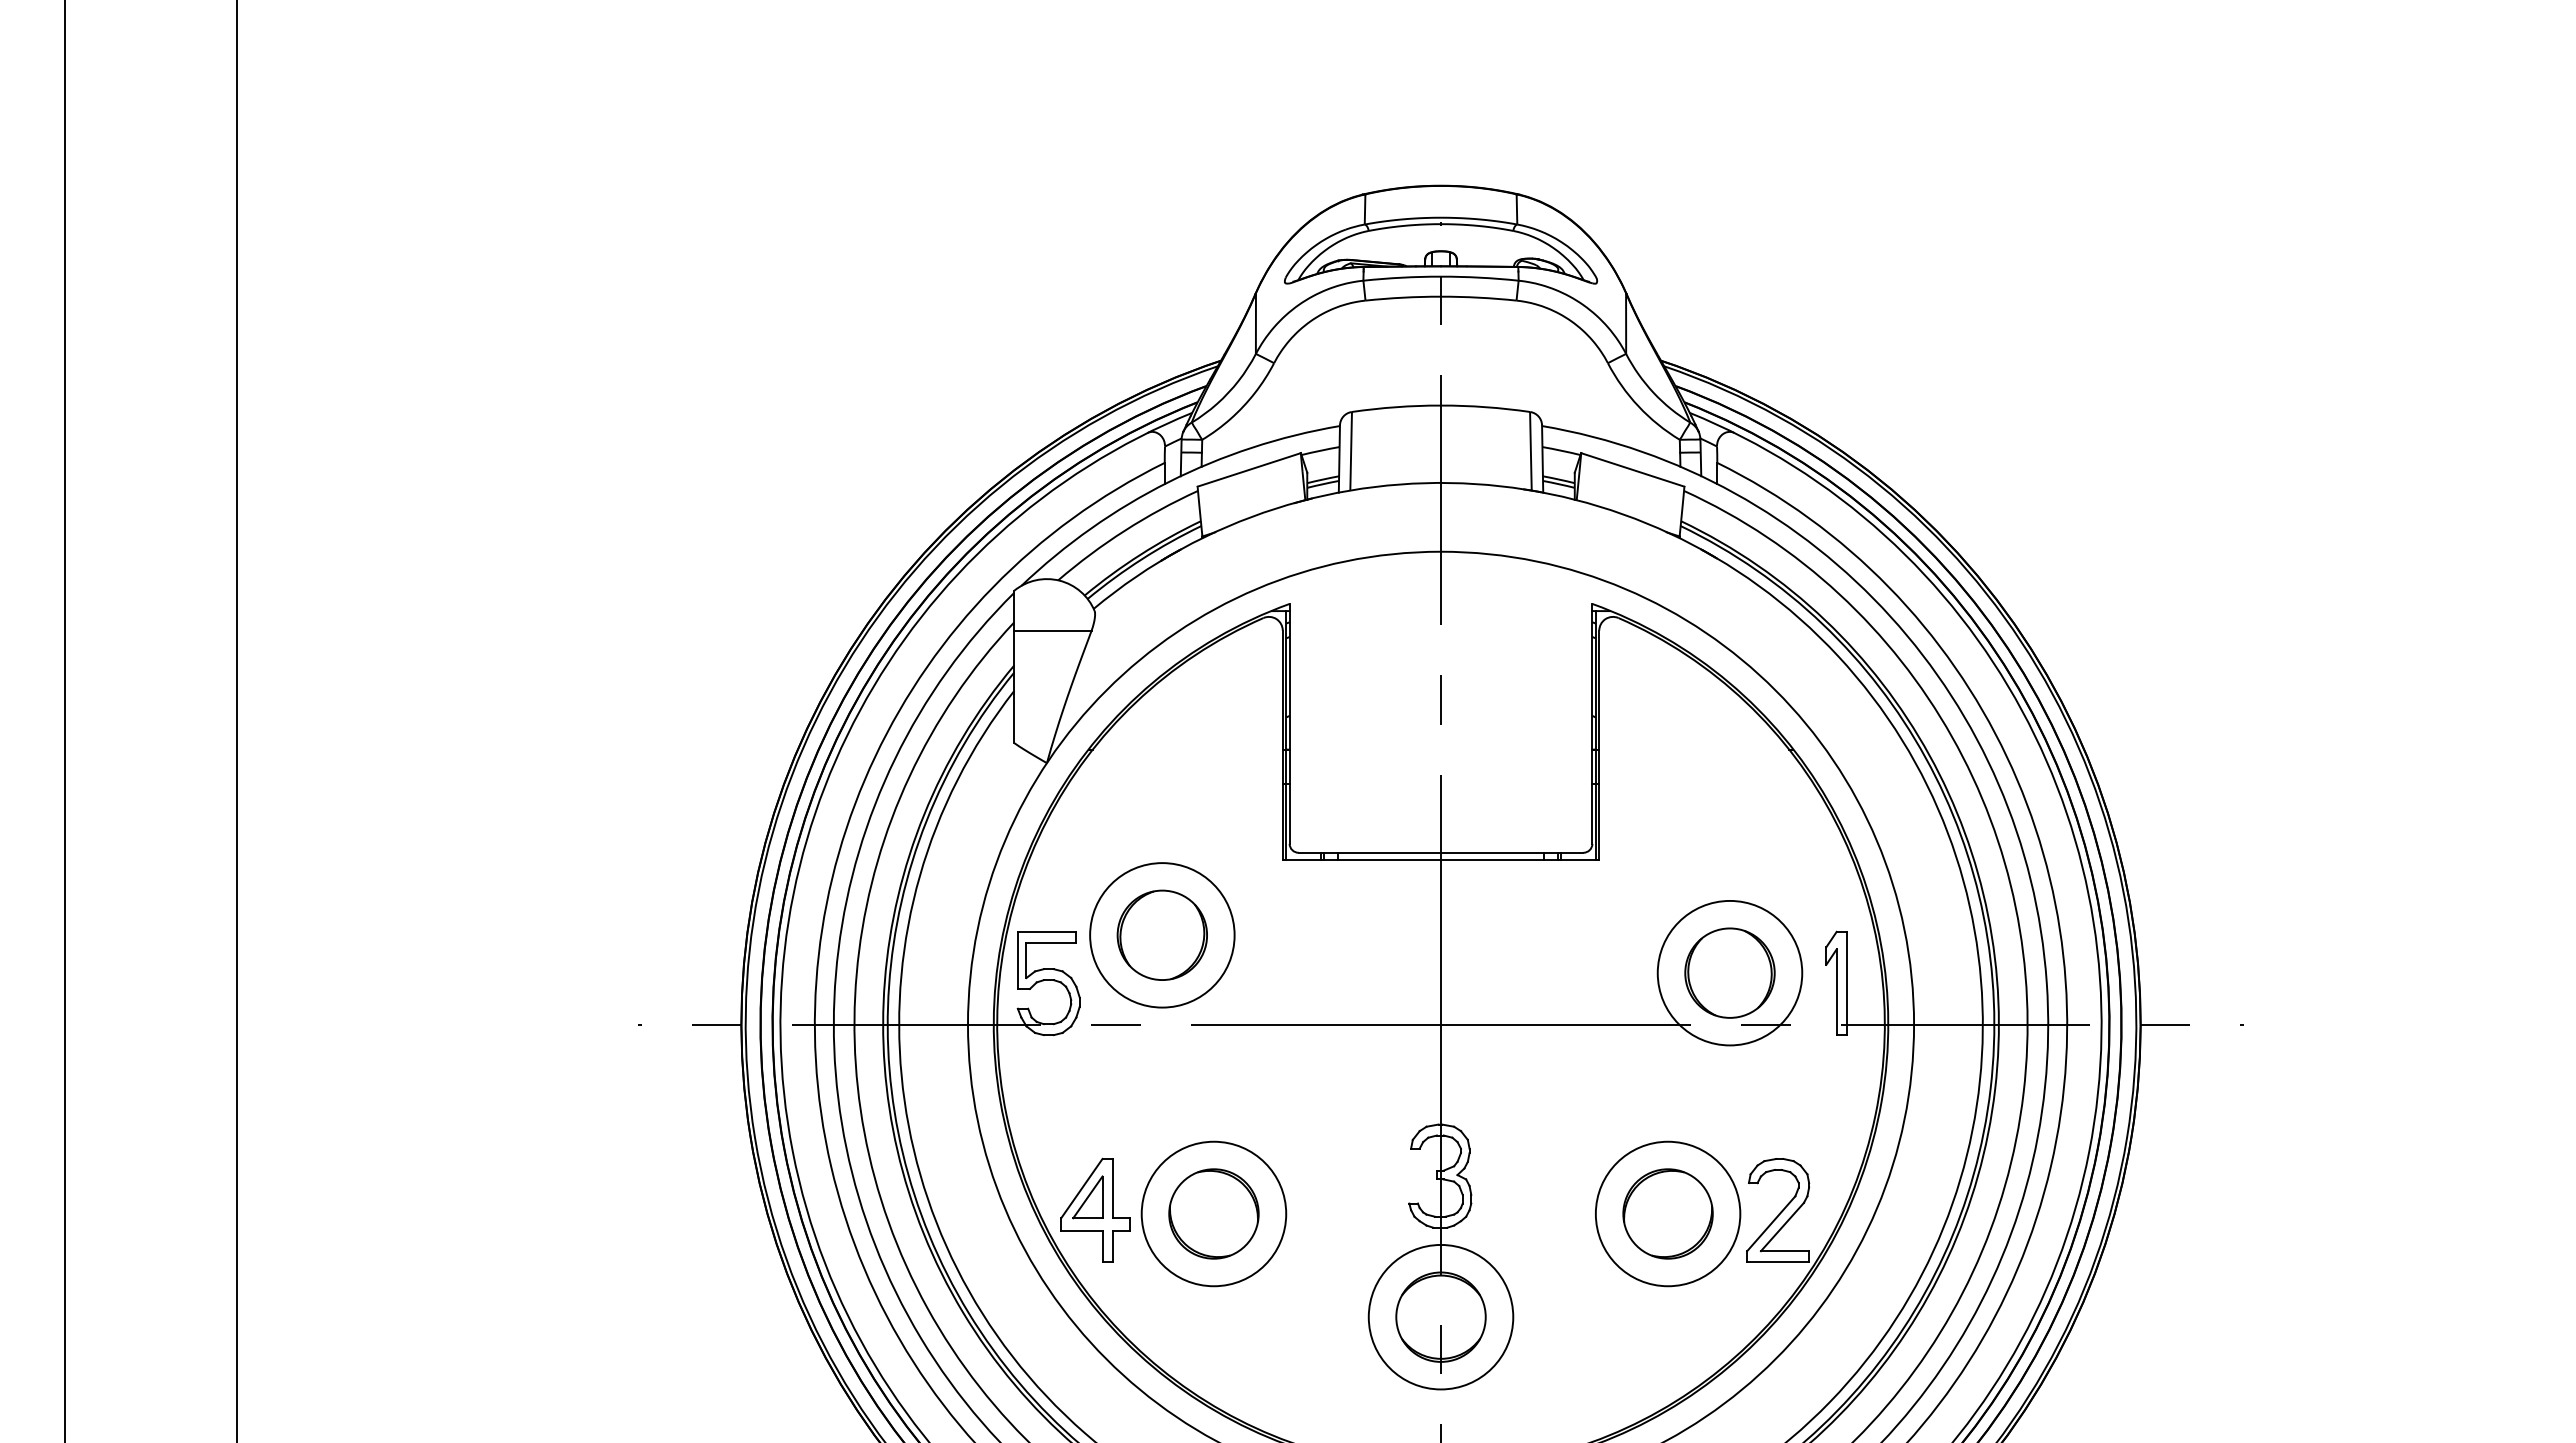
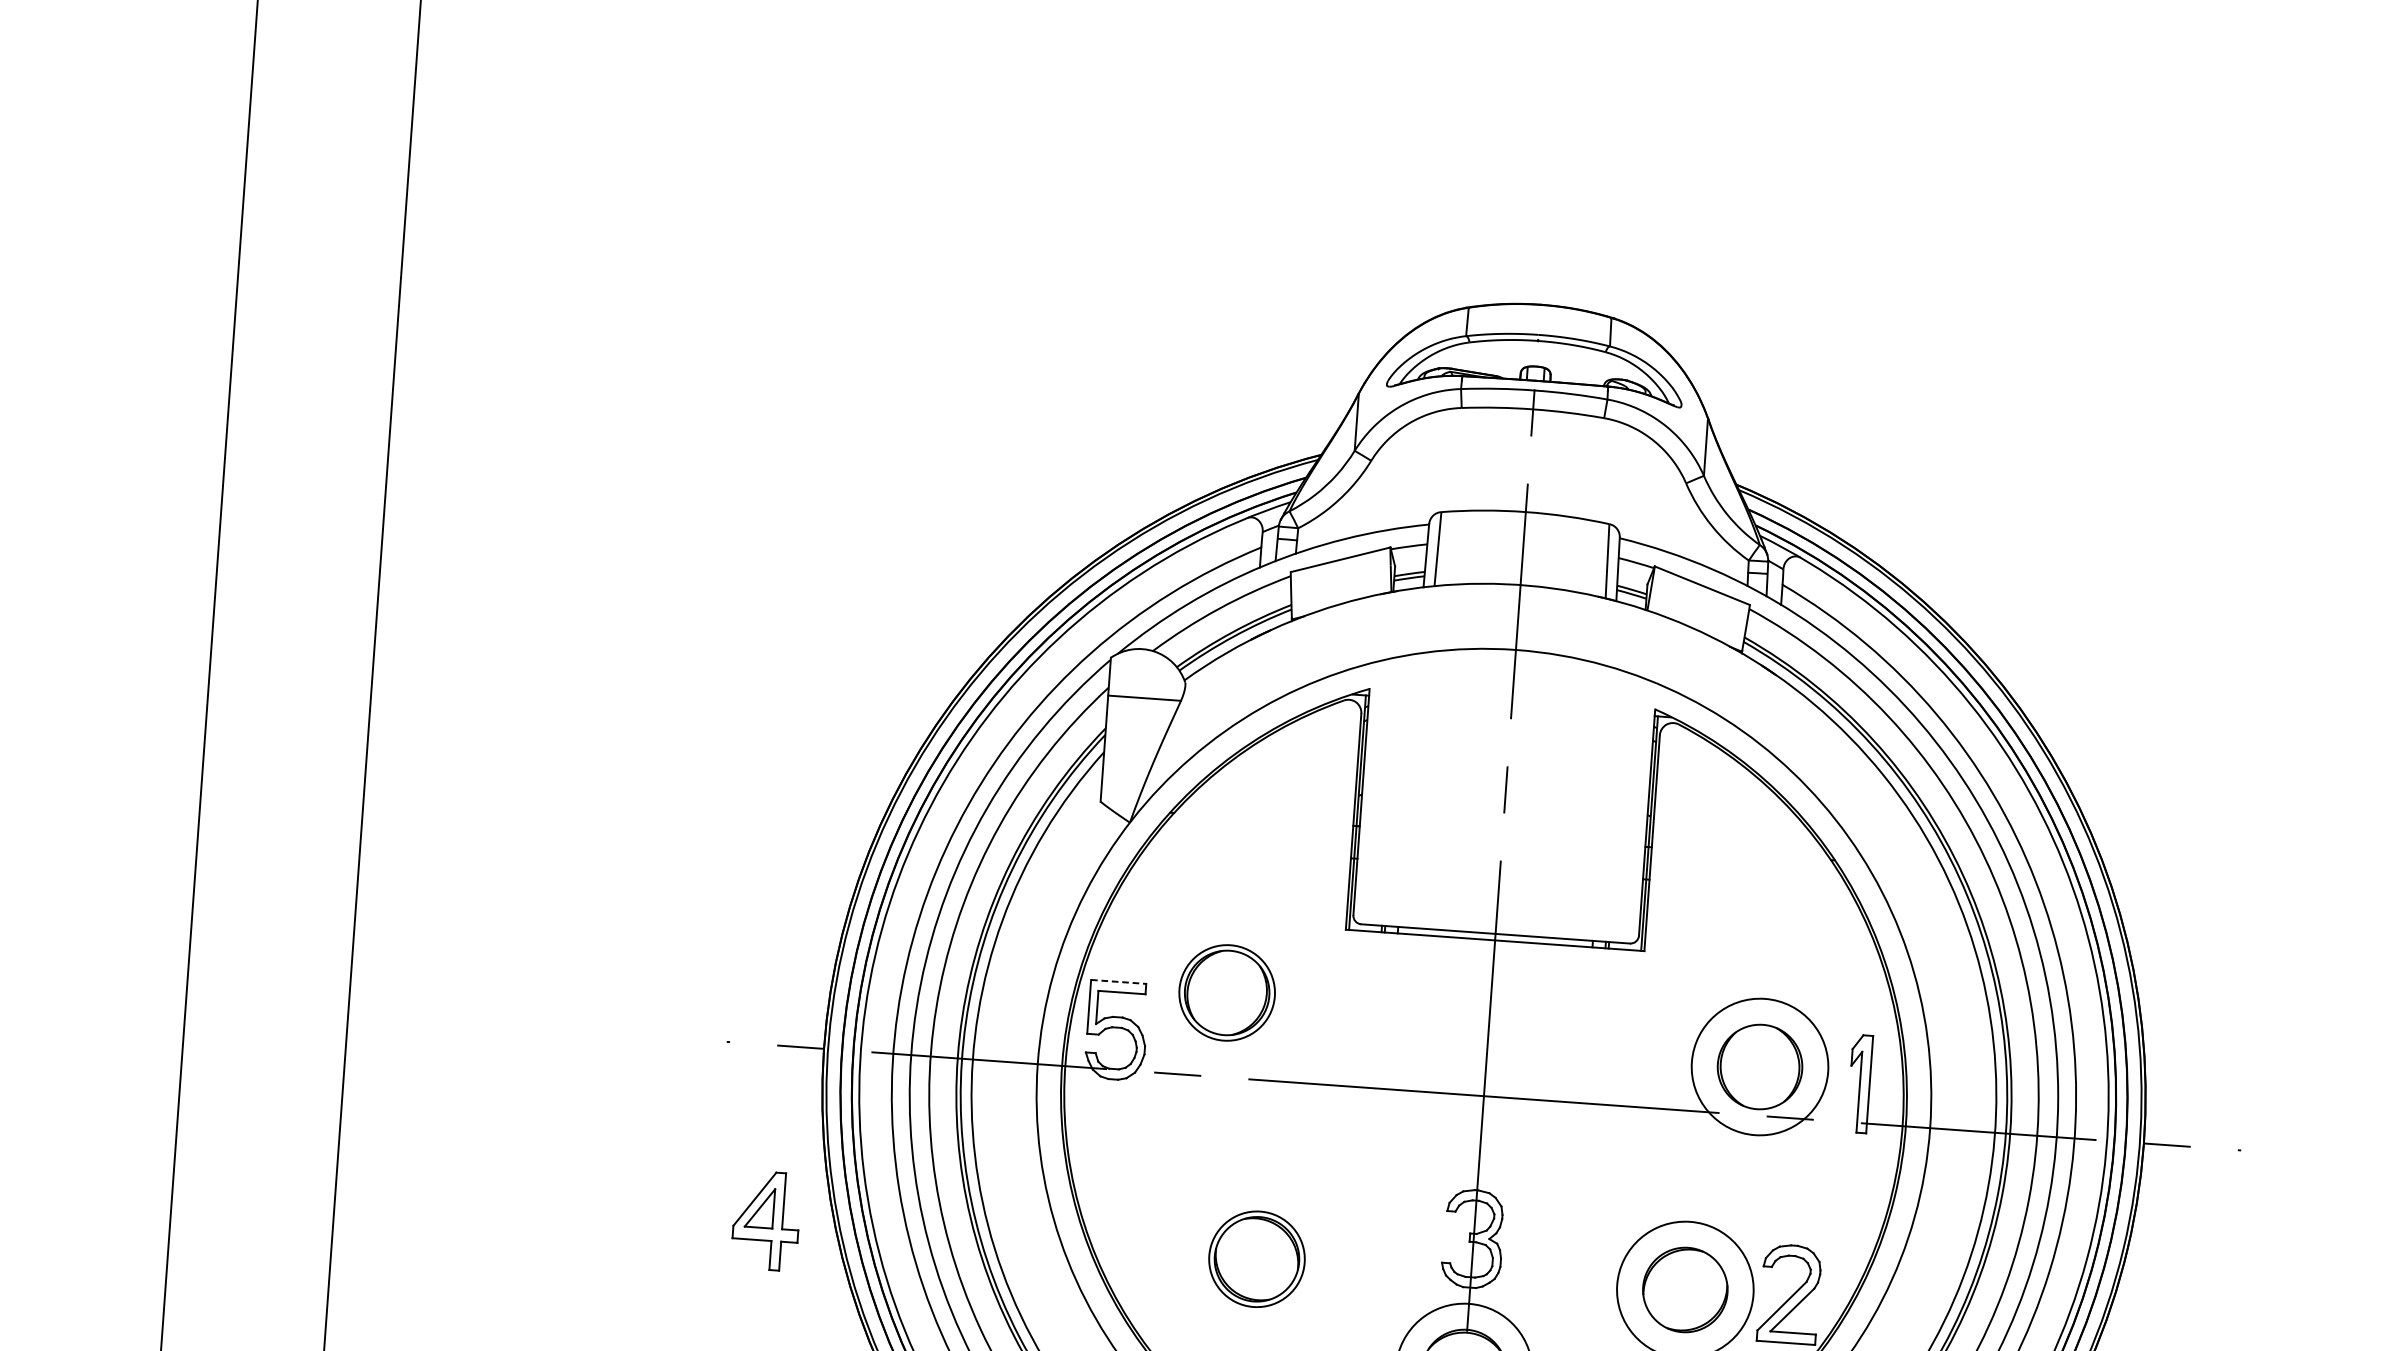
line: (1047, 931) -> (1119, 981), solid -> dashed
circle: (1162, 935) -> (1227, 993), size x0.7
part: (1095, 1209) -> (766, 1219), moved
circle: (1213, 1213) -> (1256, 1258), size x0.7

